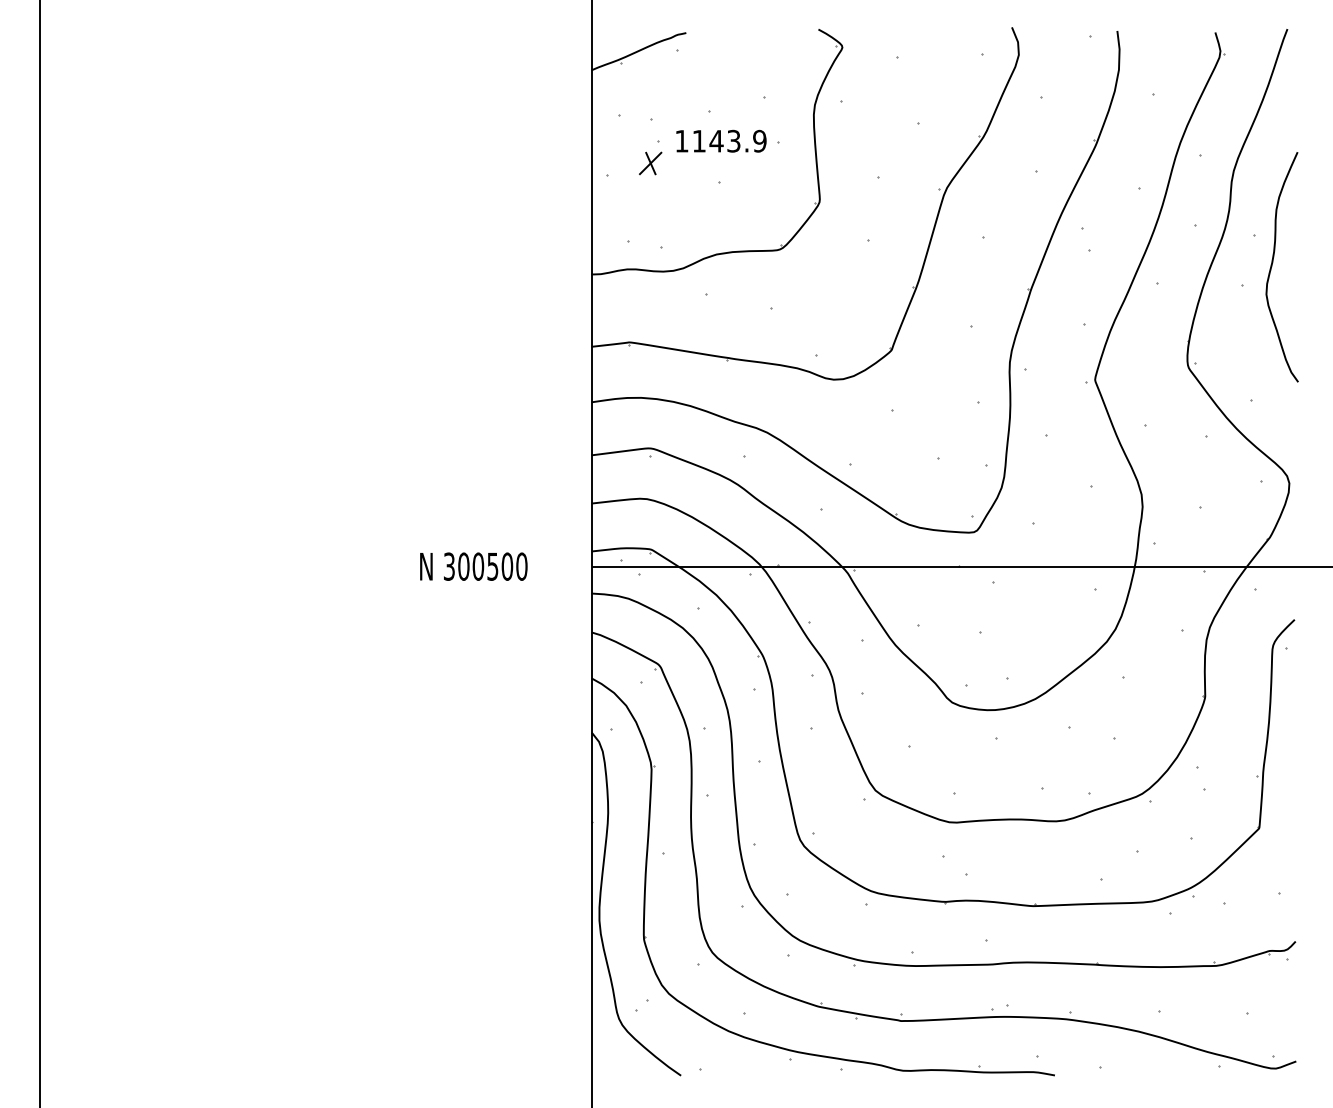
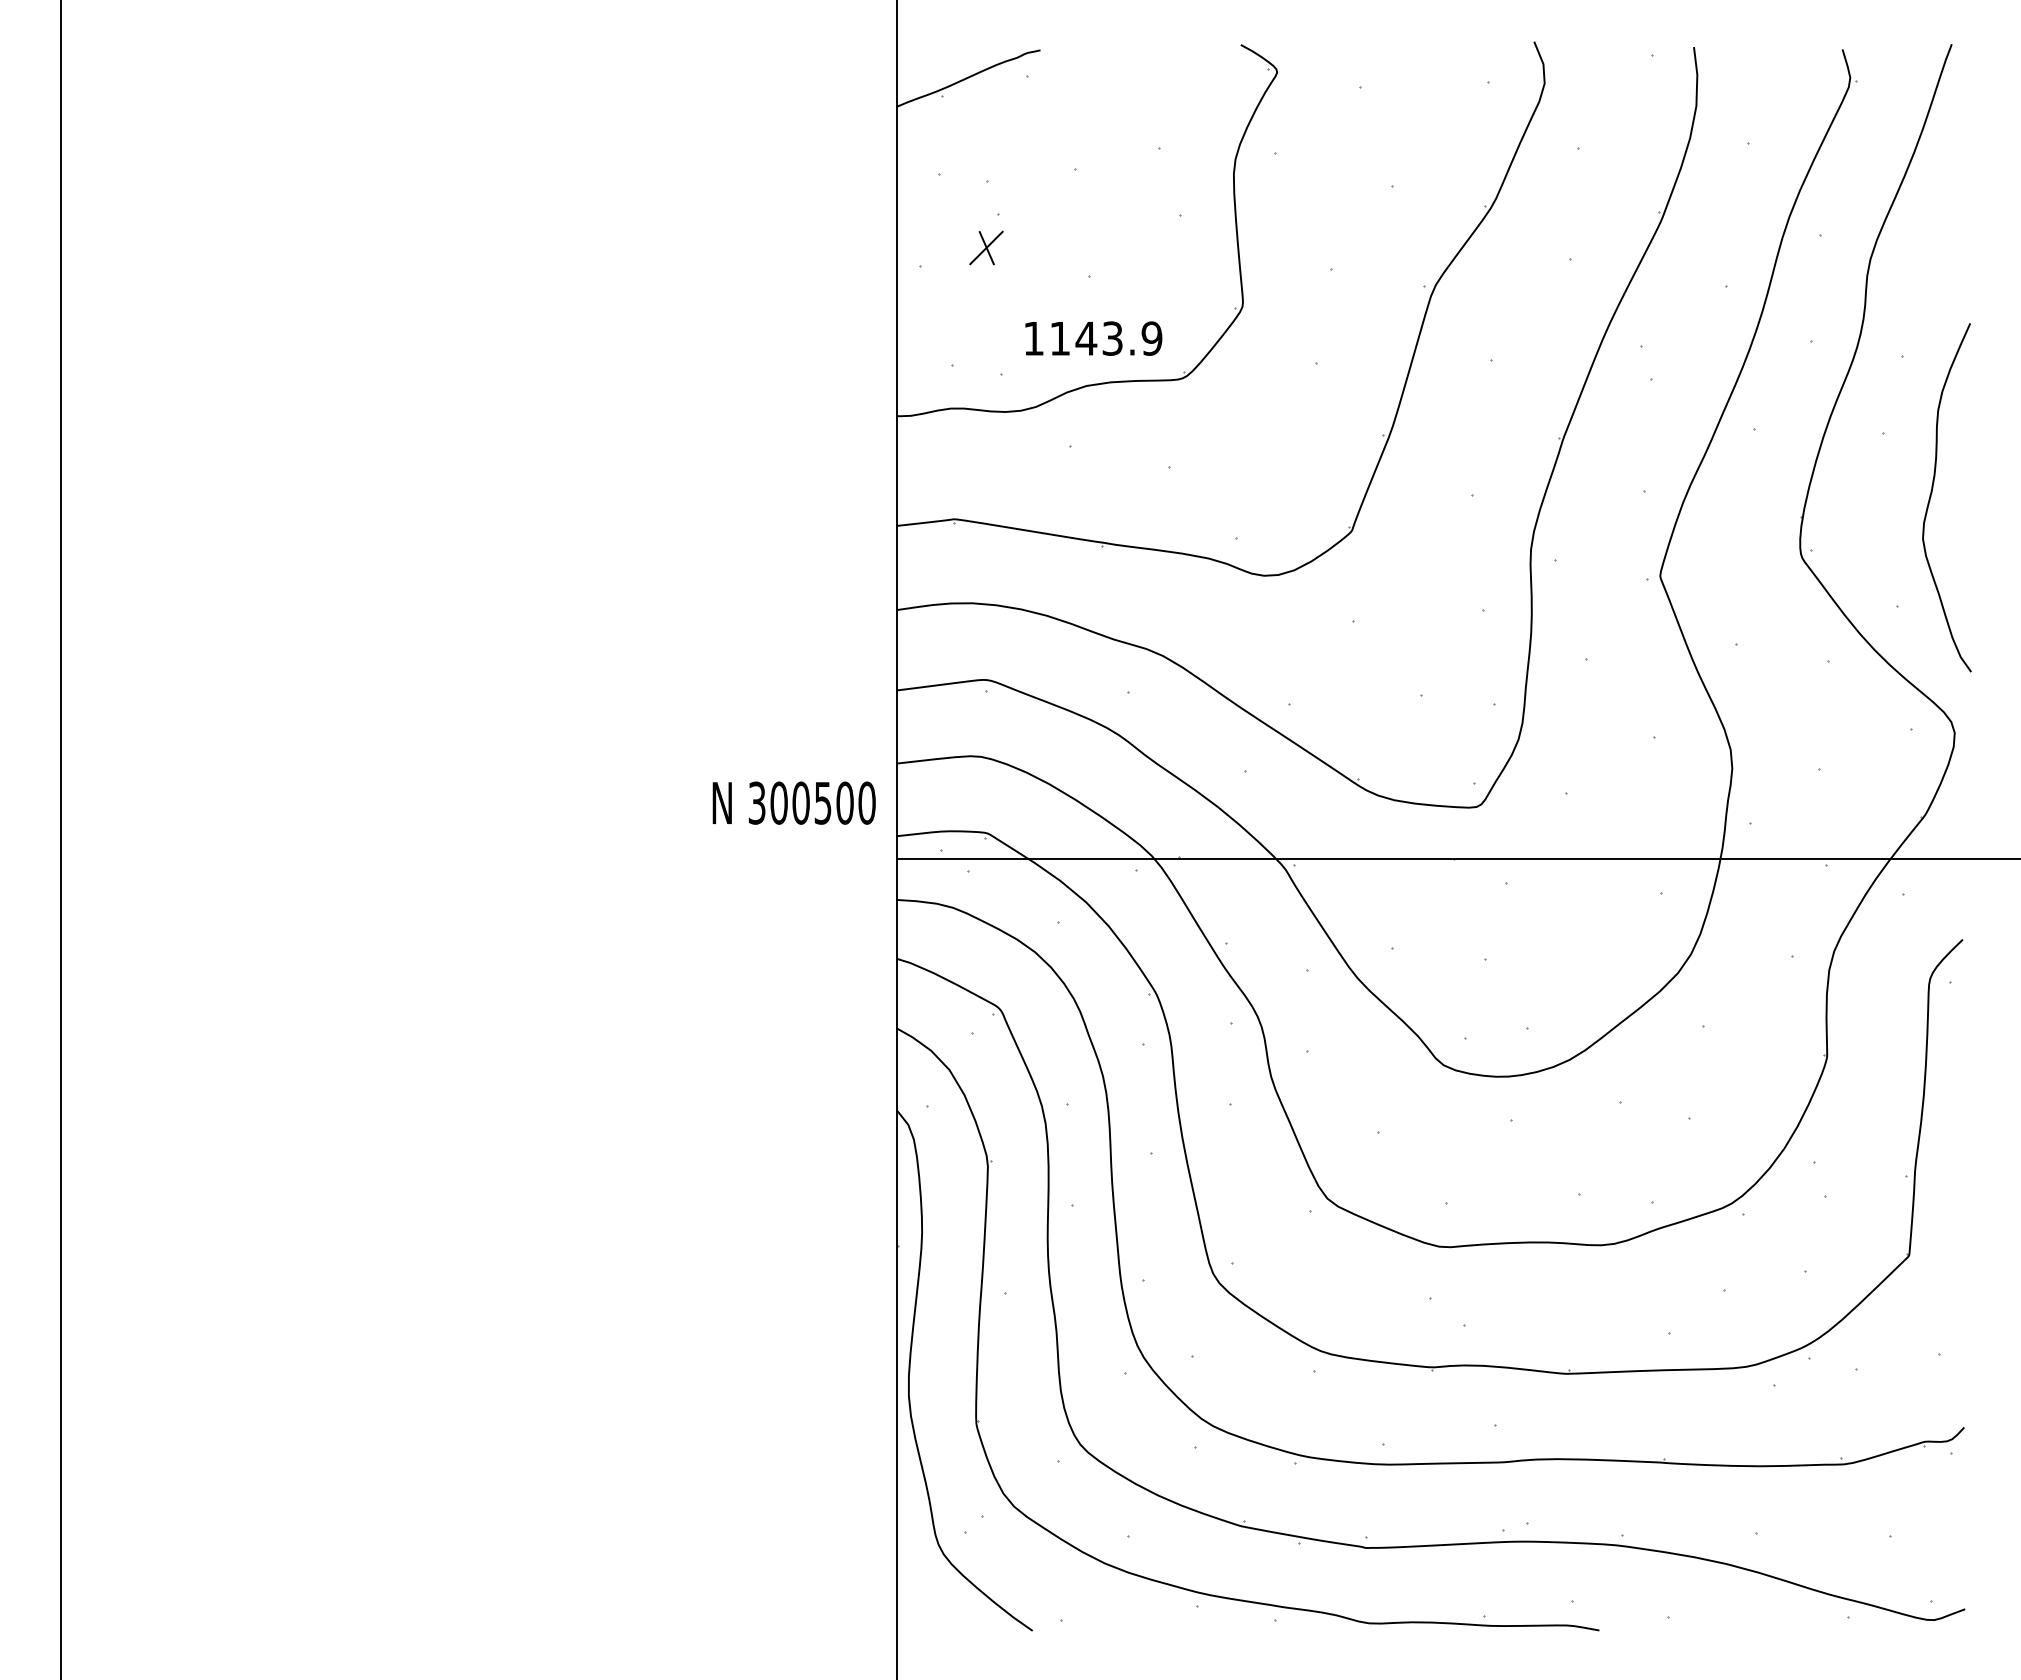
text: (721, 140) -> (1093, 337), moved
curve: (1272, 266) -> (1932, 496), moved
text: (473, 566) -> (793, 802), moved

